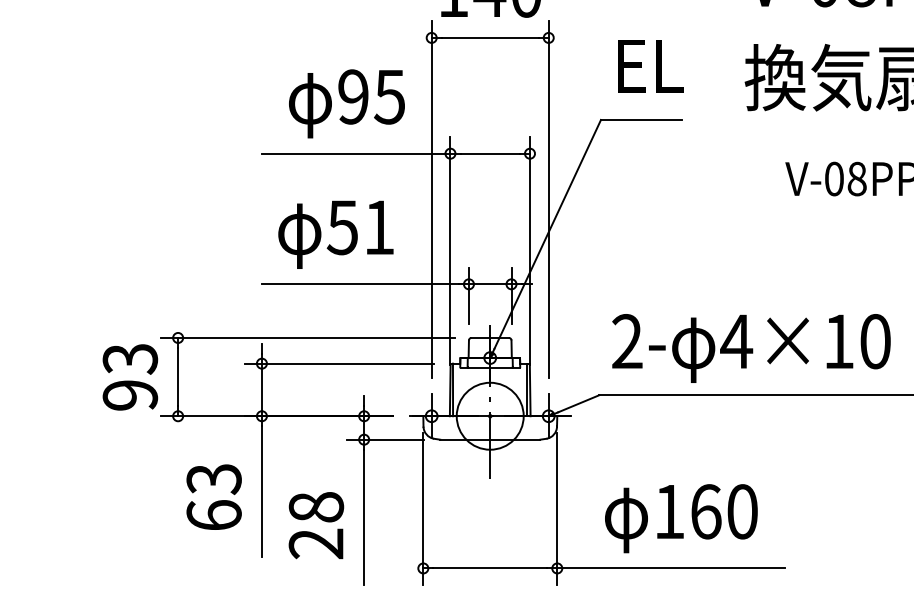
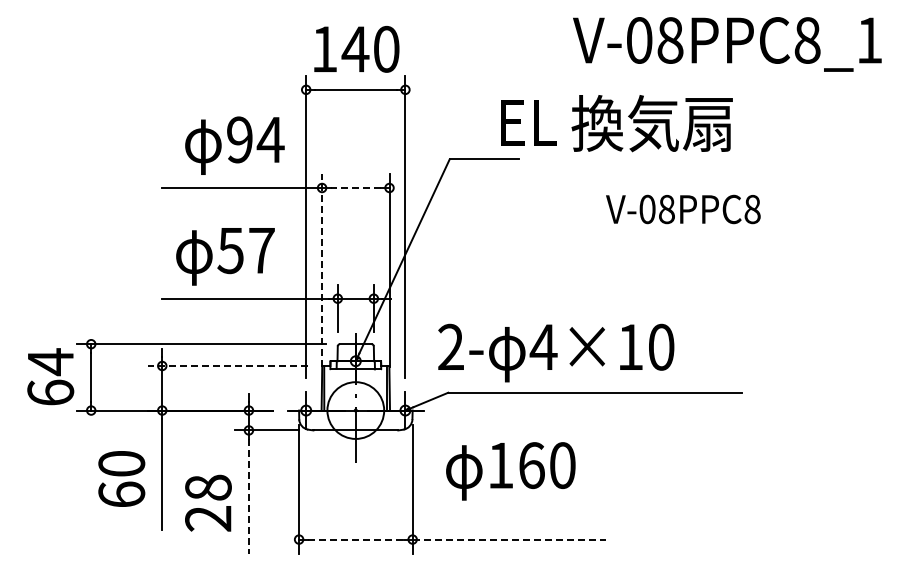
text: (650, 65) -> (528, 122), moved
text: (389, 97) -> (270, 140), 95 -> 94
line: (489, 154) -> (355, 188), solid -> dashed
text: (378, 227) -> (261, 250), 51 -> 57
line: (450, 251) -> (322, 270), solid -> dashed
text: (751, 347) -> (556, 352), moved
line: (338, 363) -> (227, 365), solid -> dashed
text: (130, 376) -> (50, 376), 93 -> 64
text: (213, 479) -> (121, 464), 63 -> 60
line: (363, 517) -> (248, 496), solid -> dashed
text: (680, 518) -> (510, 471), moved
line: (491, 568) -> (356, 539), solid -> dashed
line: (671, 568) -> (509, 539), solid -> dashed

